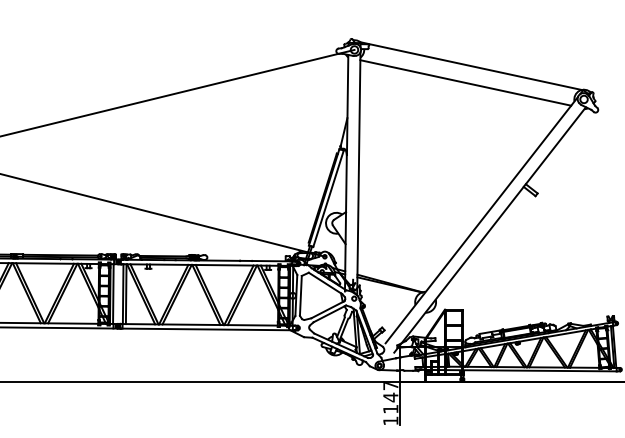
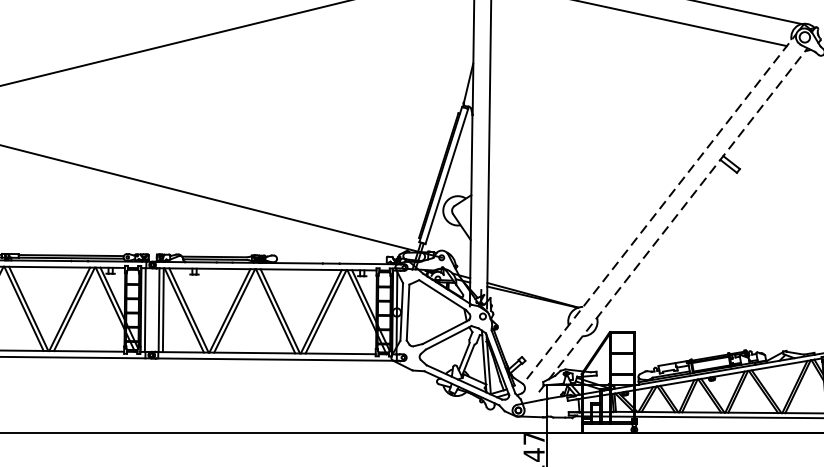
line: (482, 219) -> (662, 205), solid -> dashed
line: (490, 229) -> (673, 219), solid -> dashed

